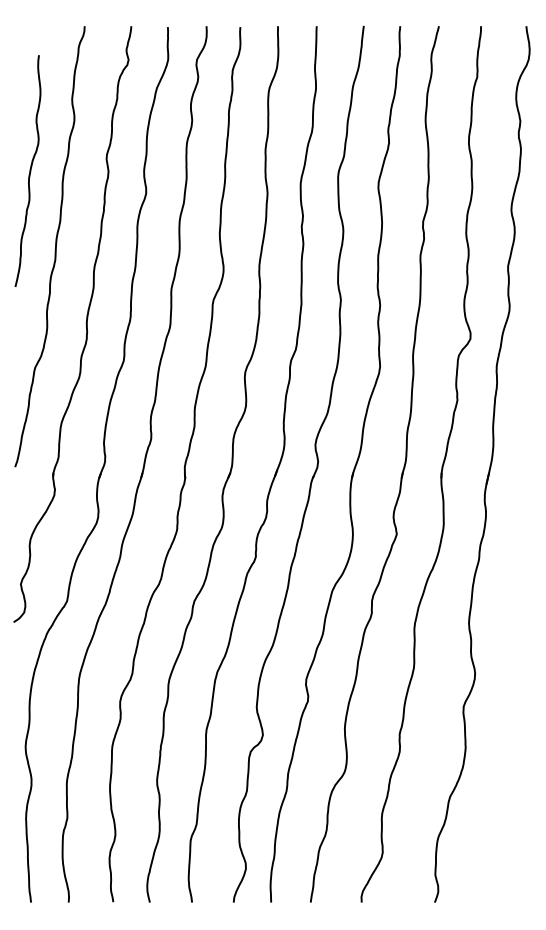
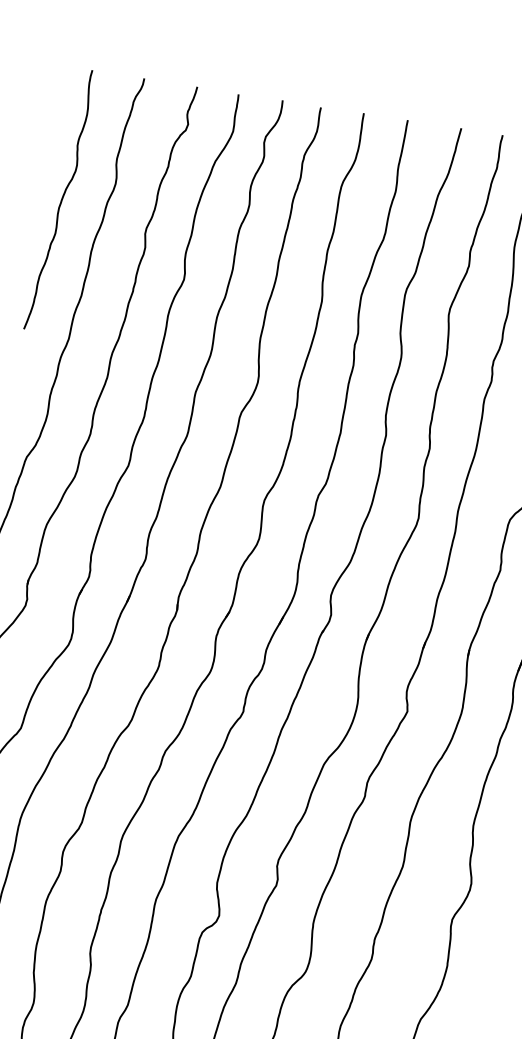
curve: (29, 170) -> (60, 199), moved

